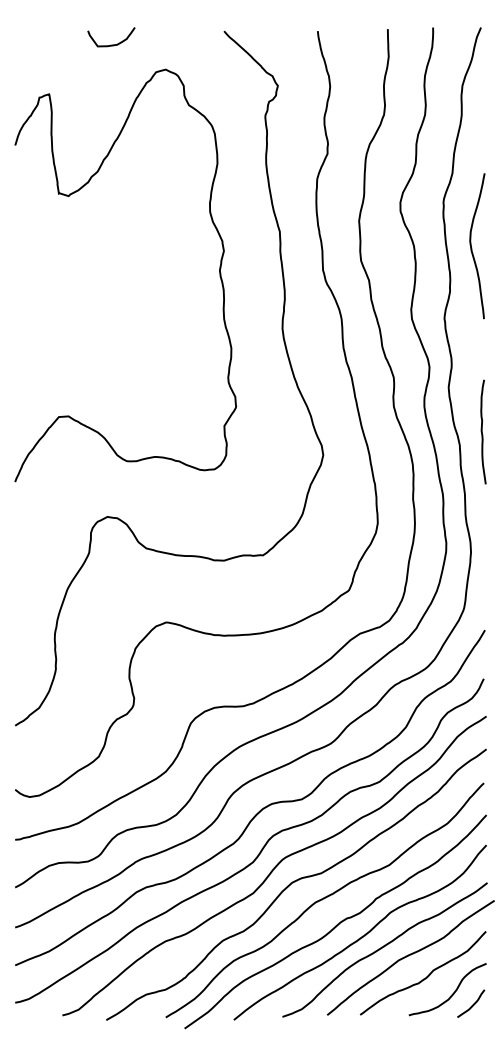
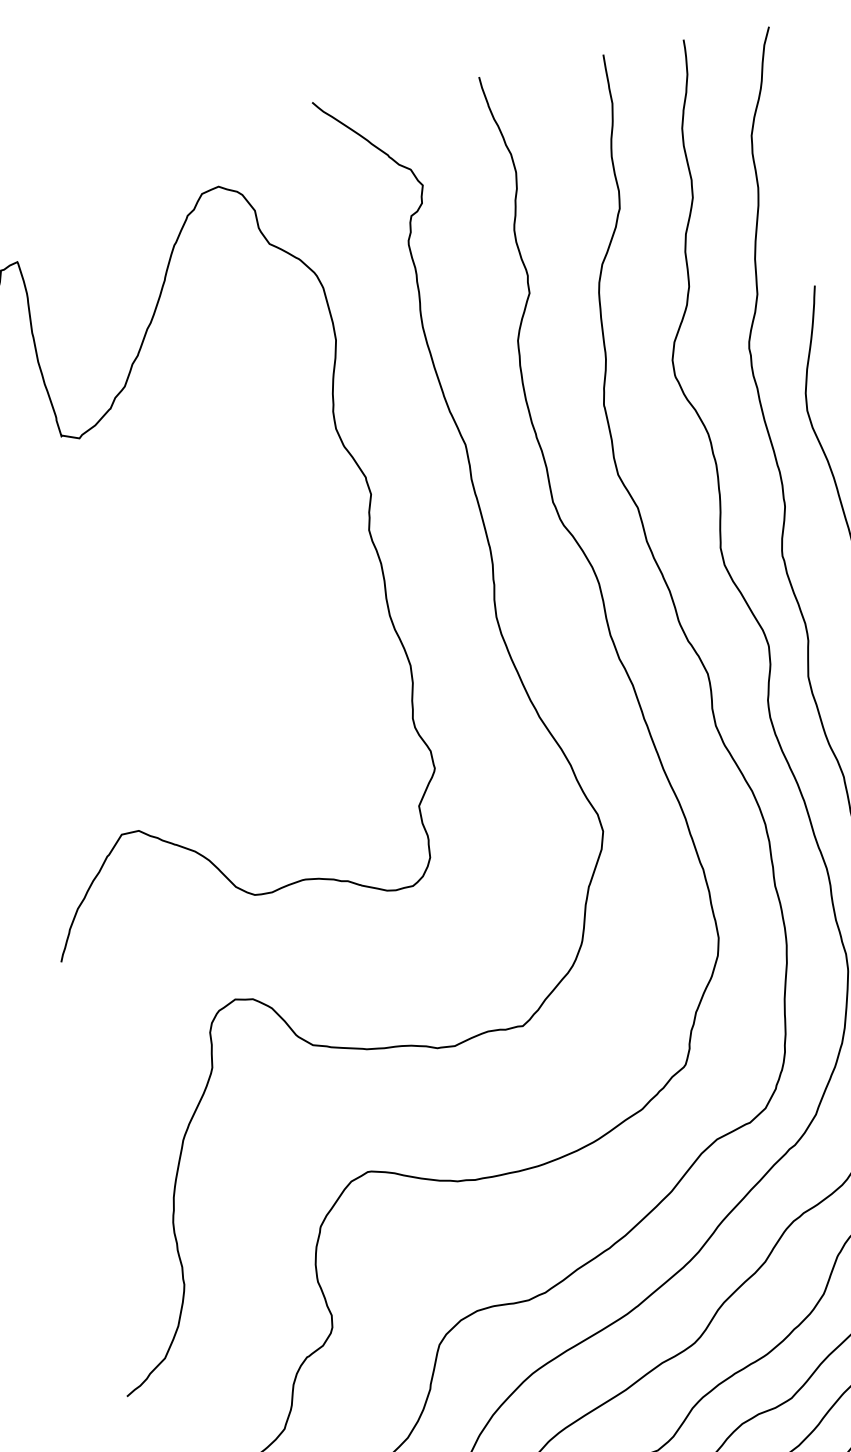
curve: (111, 44) -> (115, 156), removed

